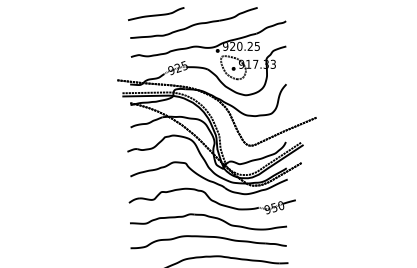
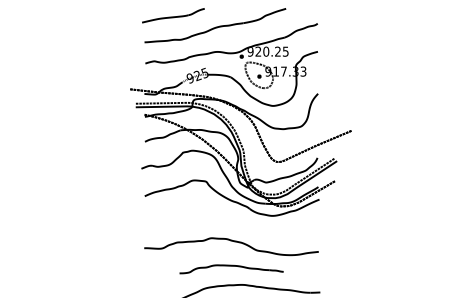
part: (211, 200) -> (234, 222), removed
part: (208, 242) -> (231, 269), size x0.6

